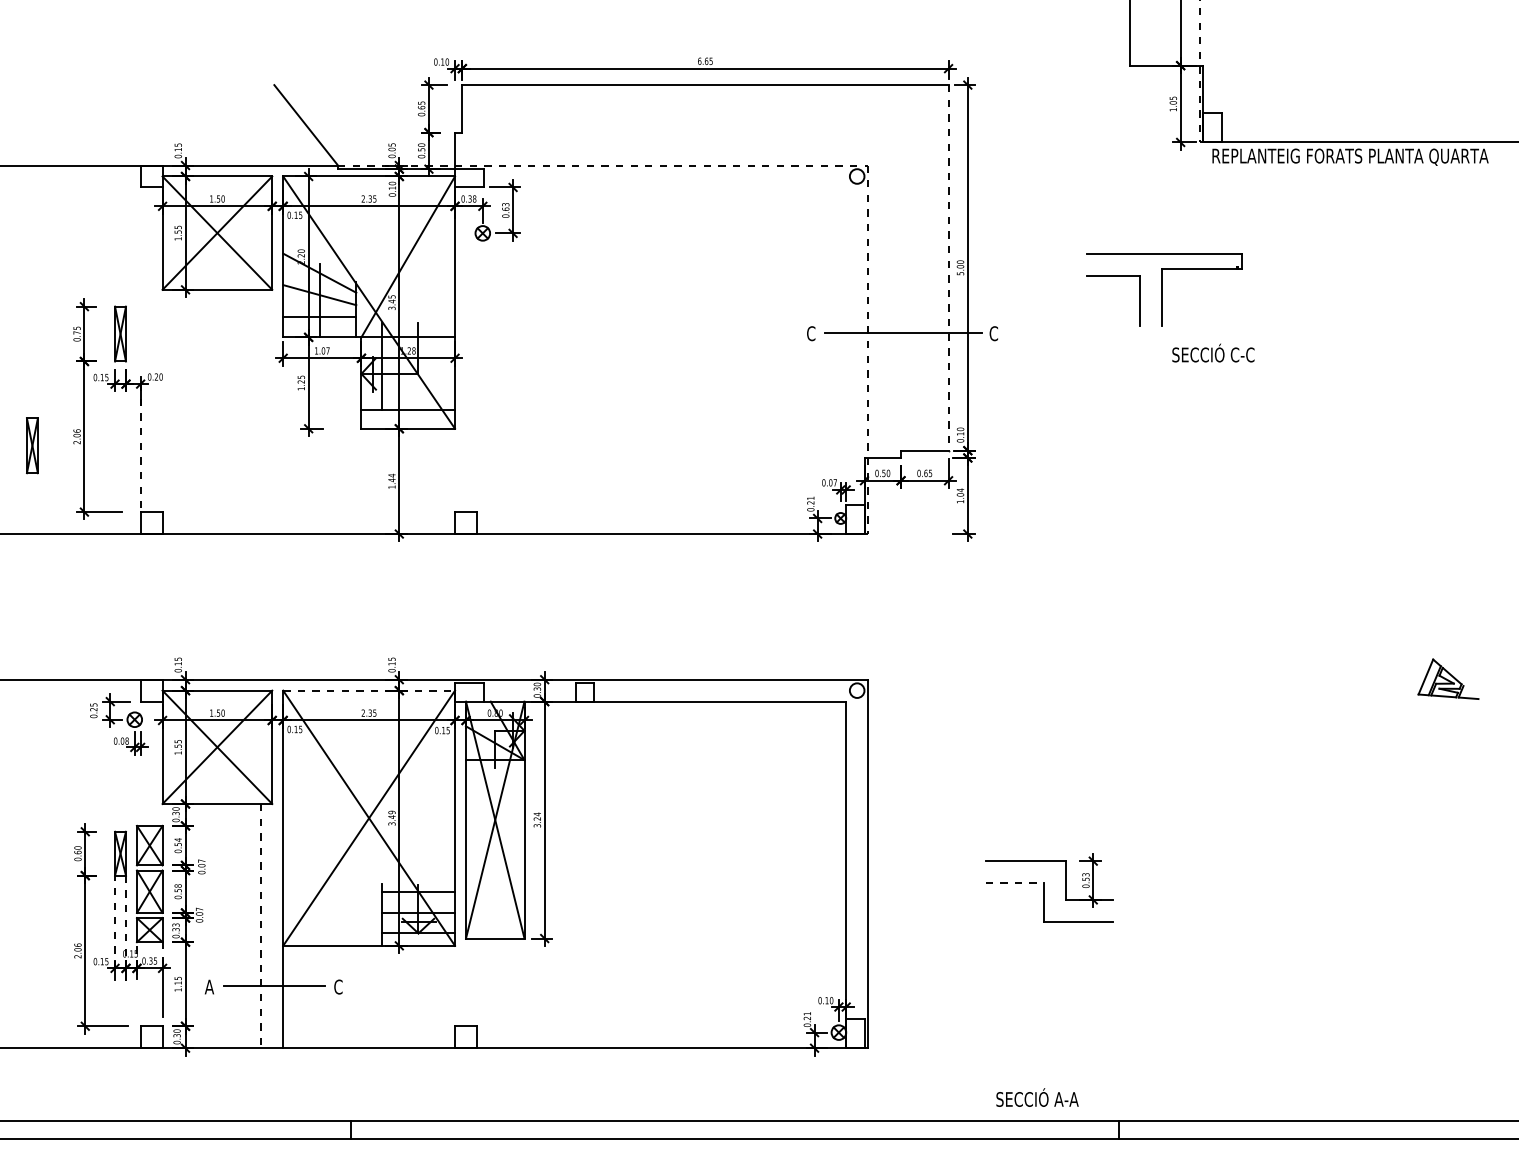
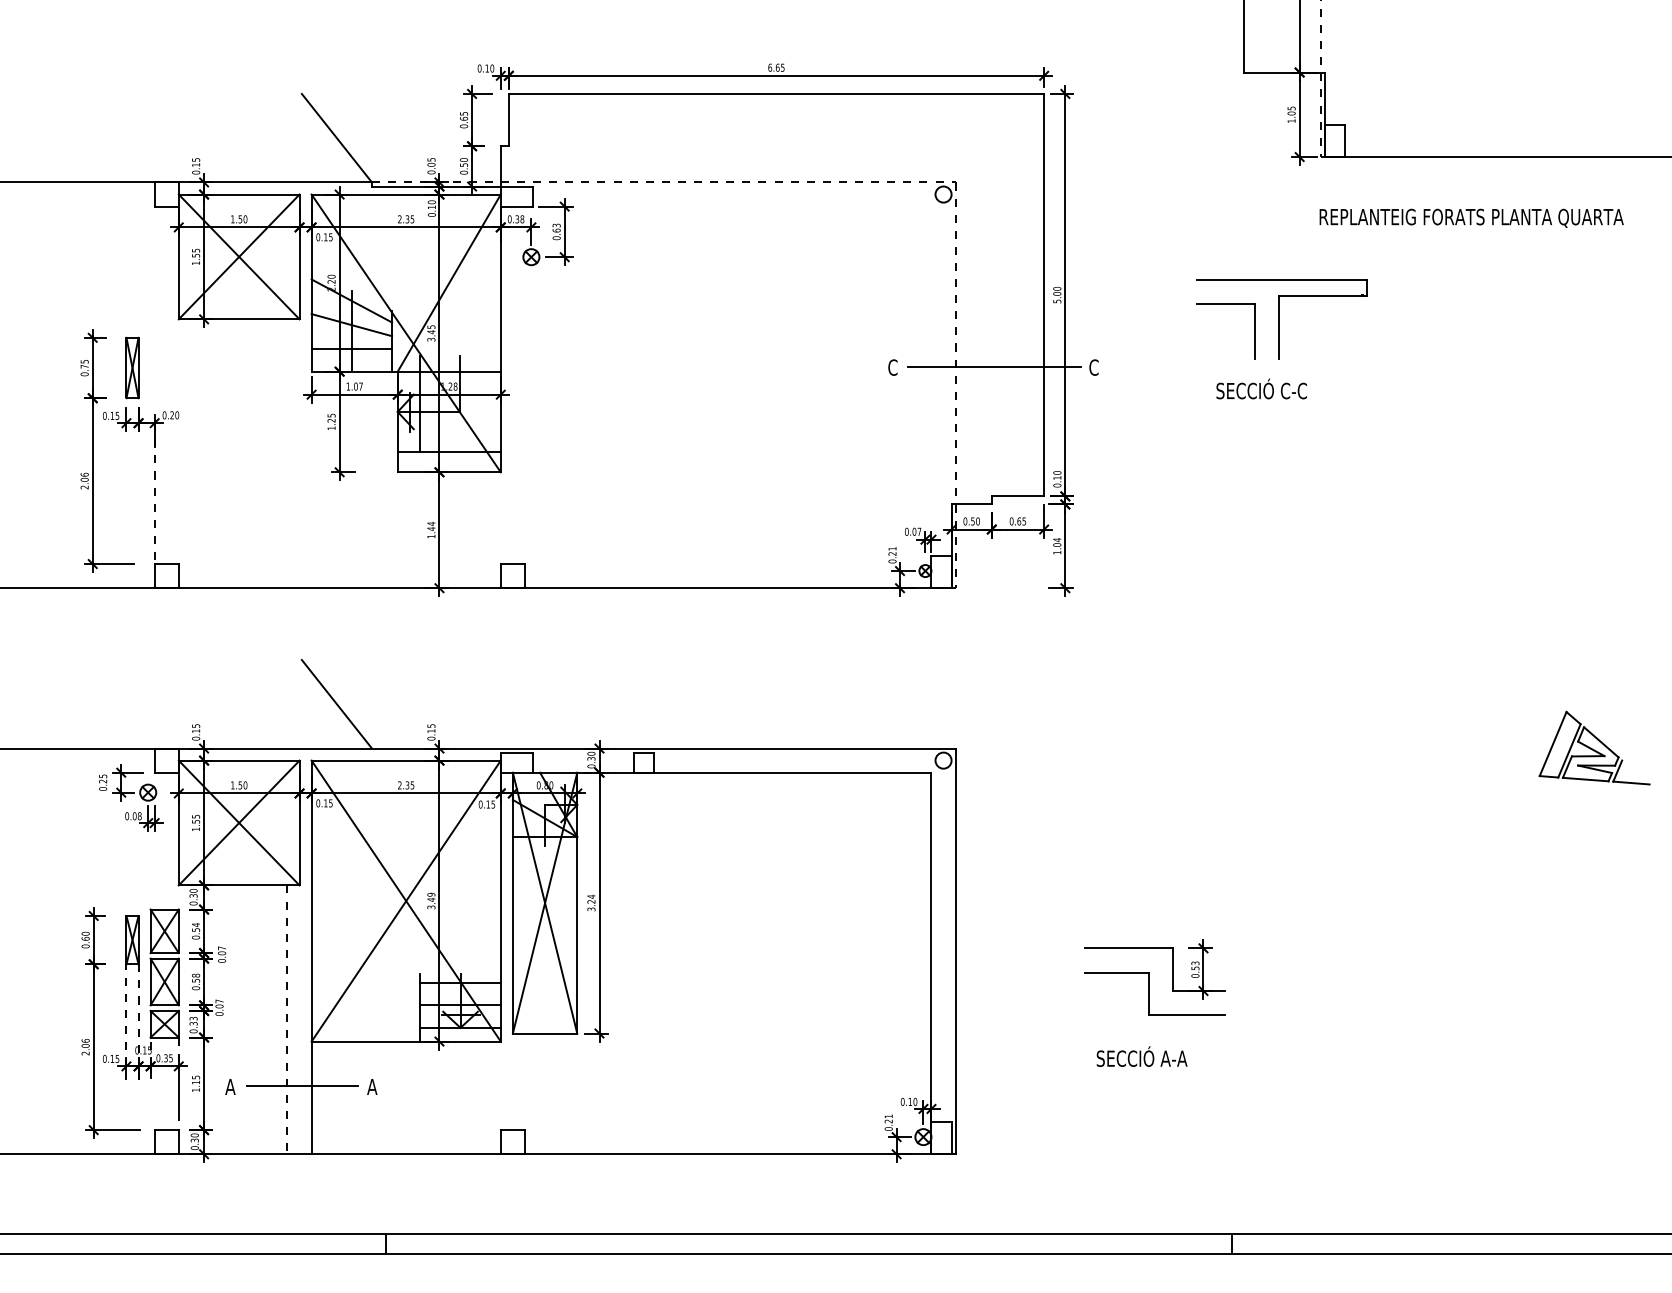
text: (1350, 156) -> (1471, 217), moved
line: (948, 268) -> (1044, 295), dashed -> solid
text: (1213, 352) -> (1261, 388), moved
part: (32, 445) -> (35, 490), removed
line: (305, 639) -> (336, 704), added
part: (1448, 678) -> (1594, 747), size x1.67
line: (369, 690) -> (406, 760), dashed -> solid
line: (1015, 883) -> (1117, 972), dashed -> solid
text: (338, 986) -> (372, 1086), C -> A
text: (1036, 1097) -> (1141, 1056), moved

